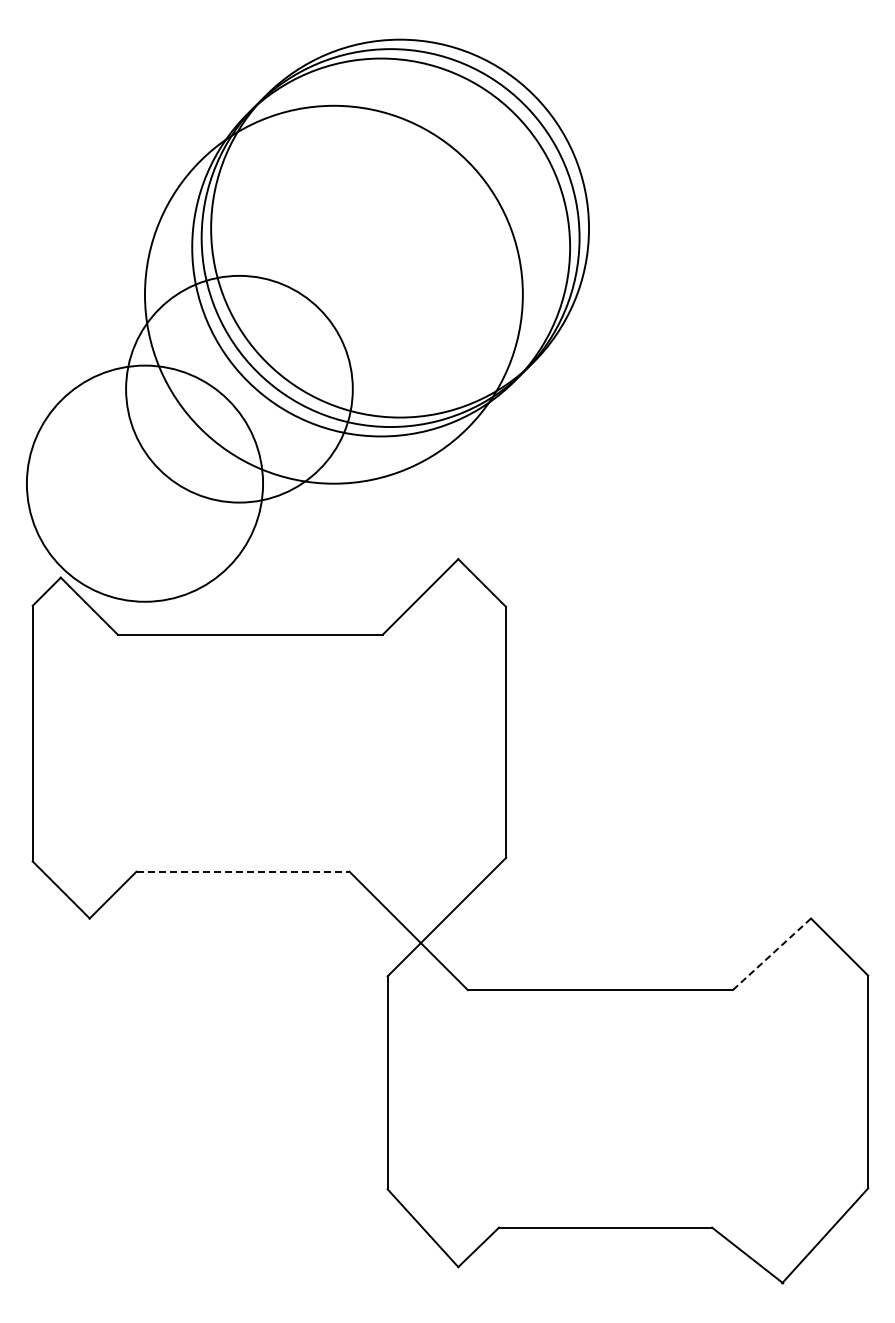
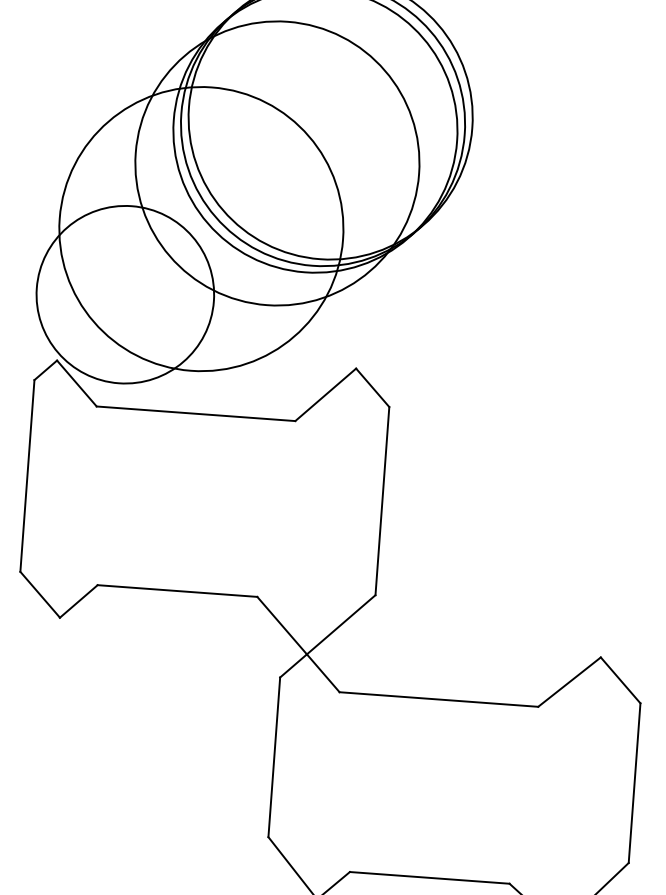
circle: (239, 389) -> (201, 229), size x1.67
line: (243, 871) -> (177, 590), dashed -> solid
line: (772, 953) -> (569, 681), dashed -> solid

